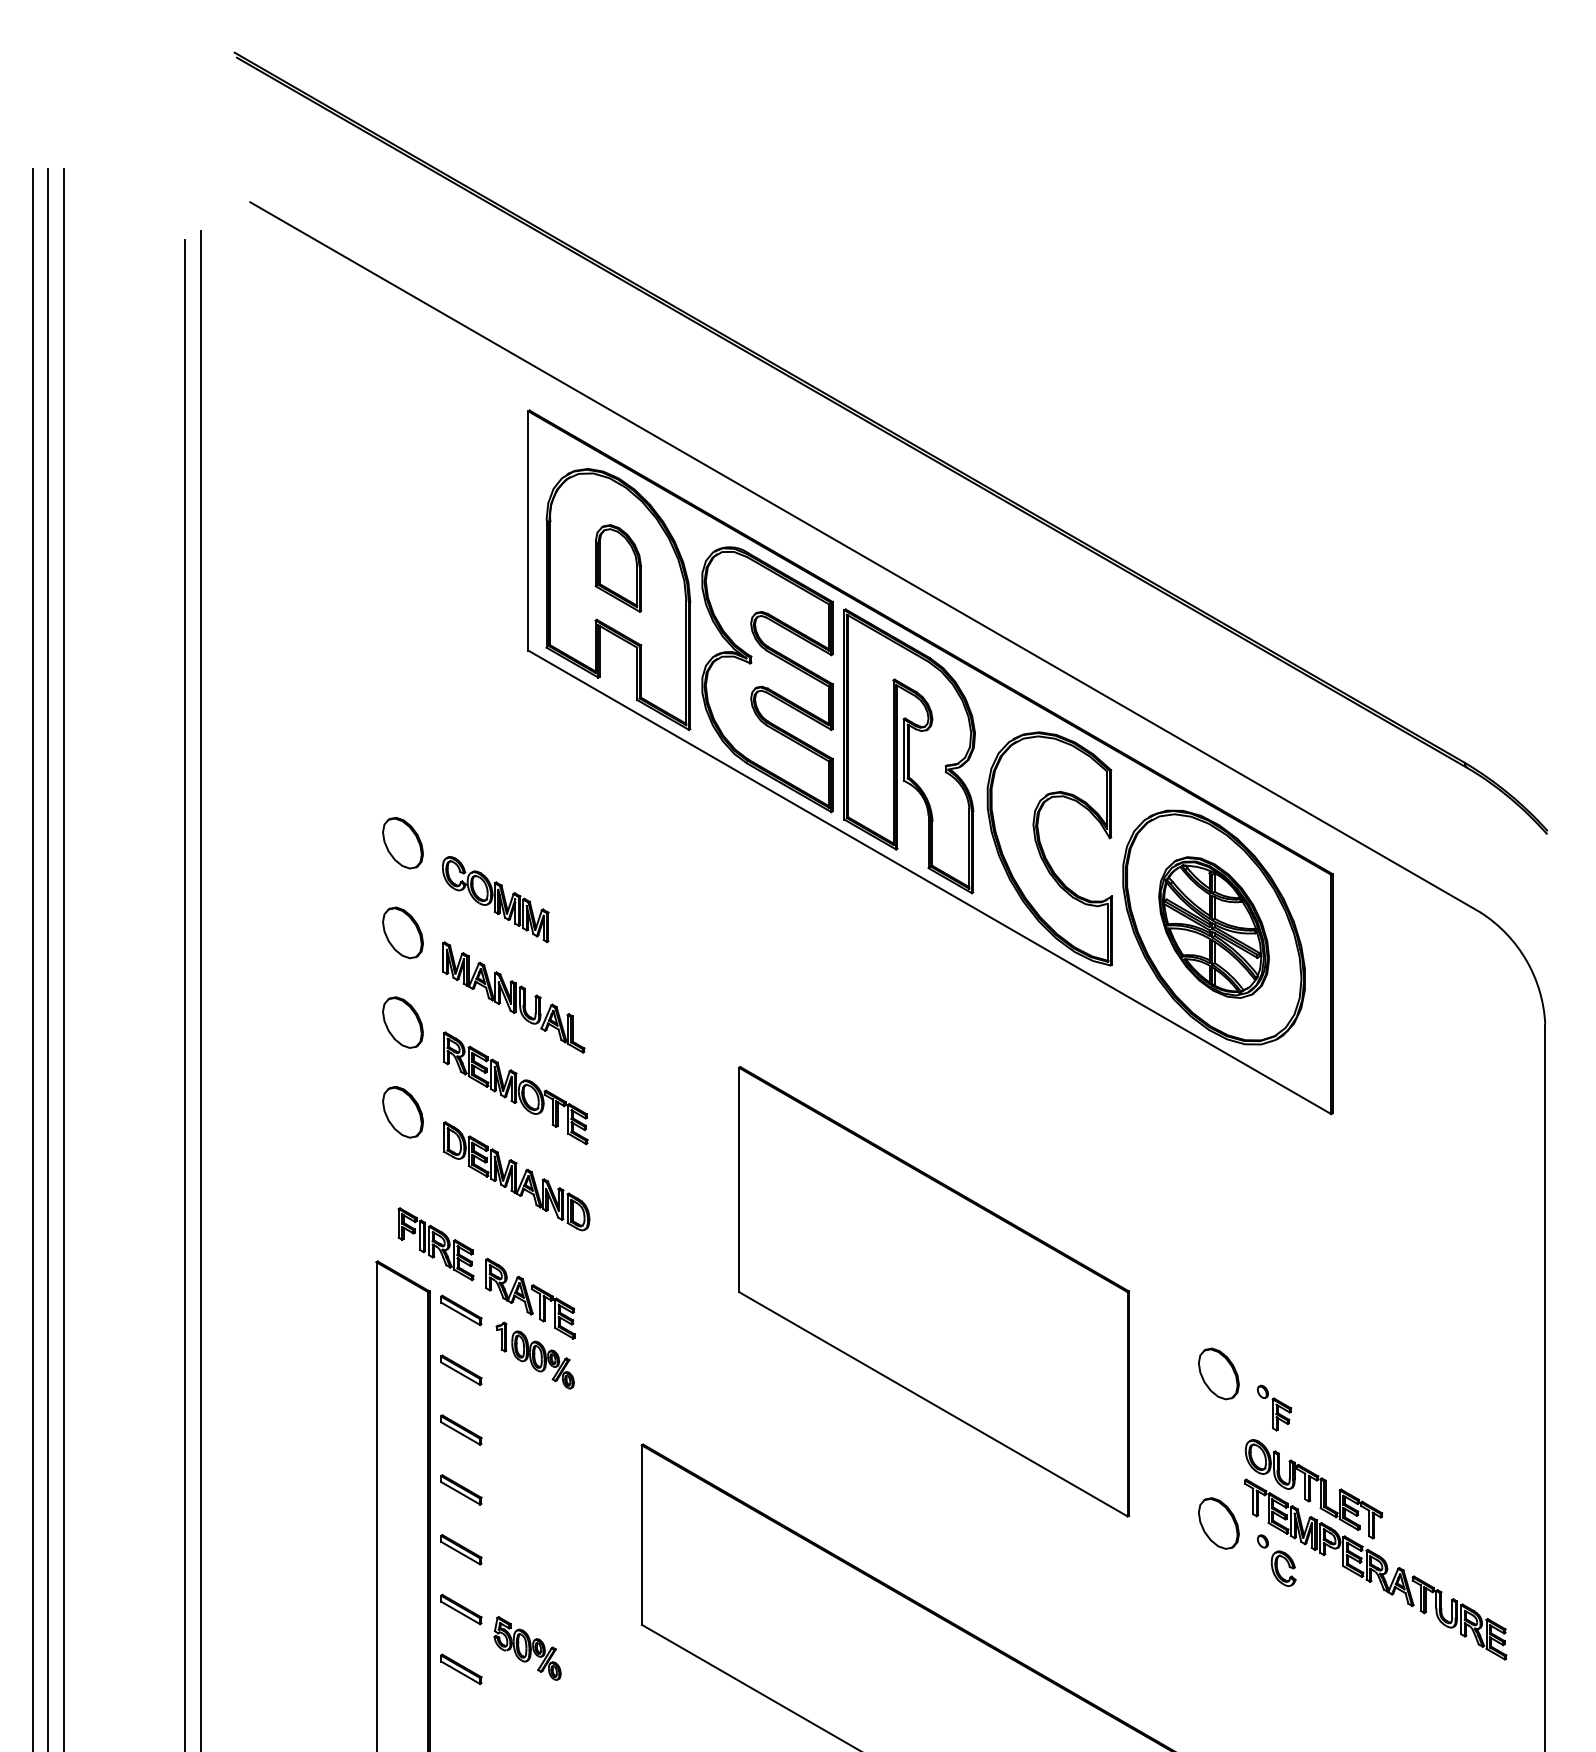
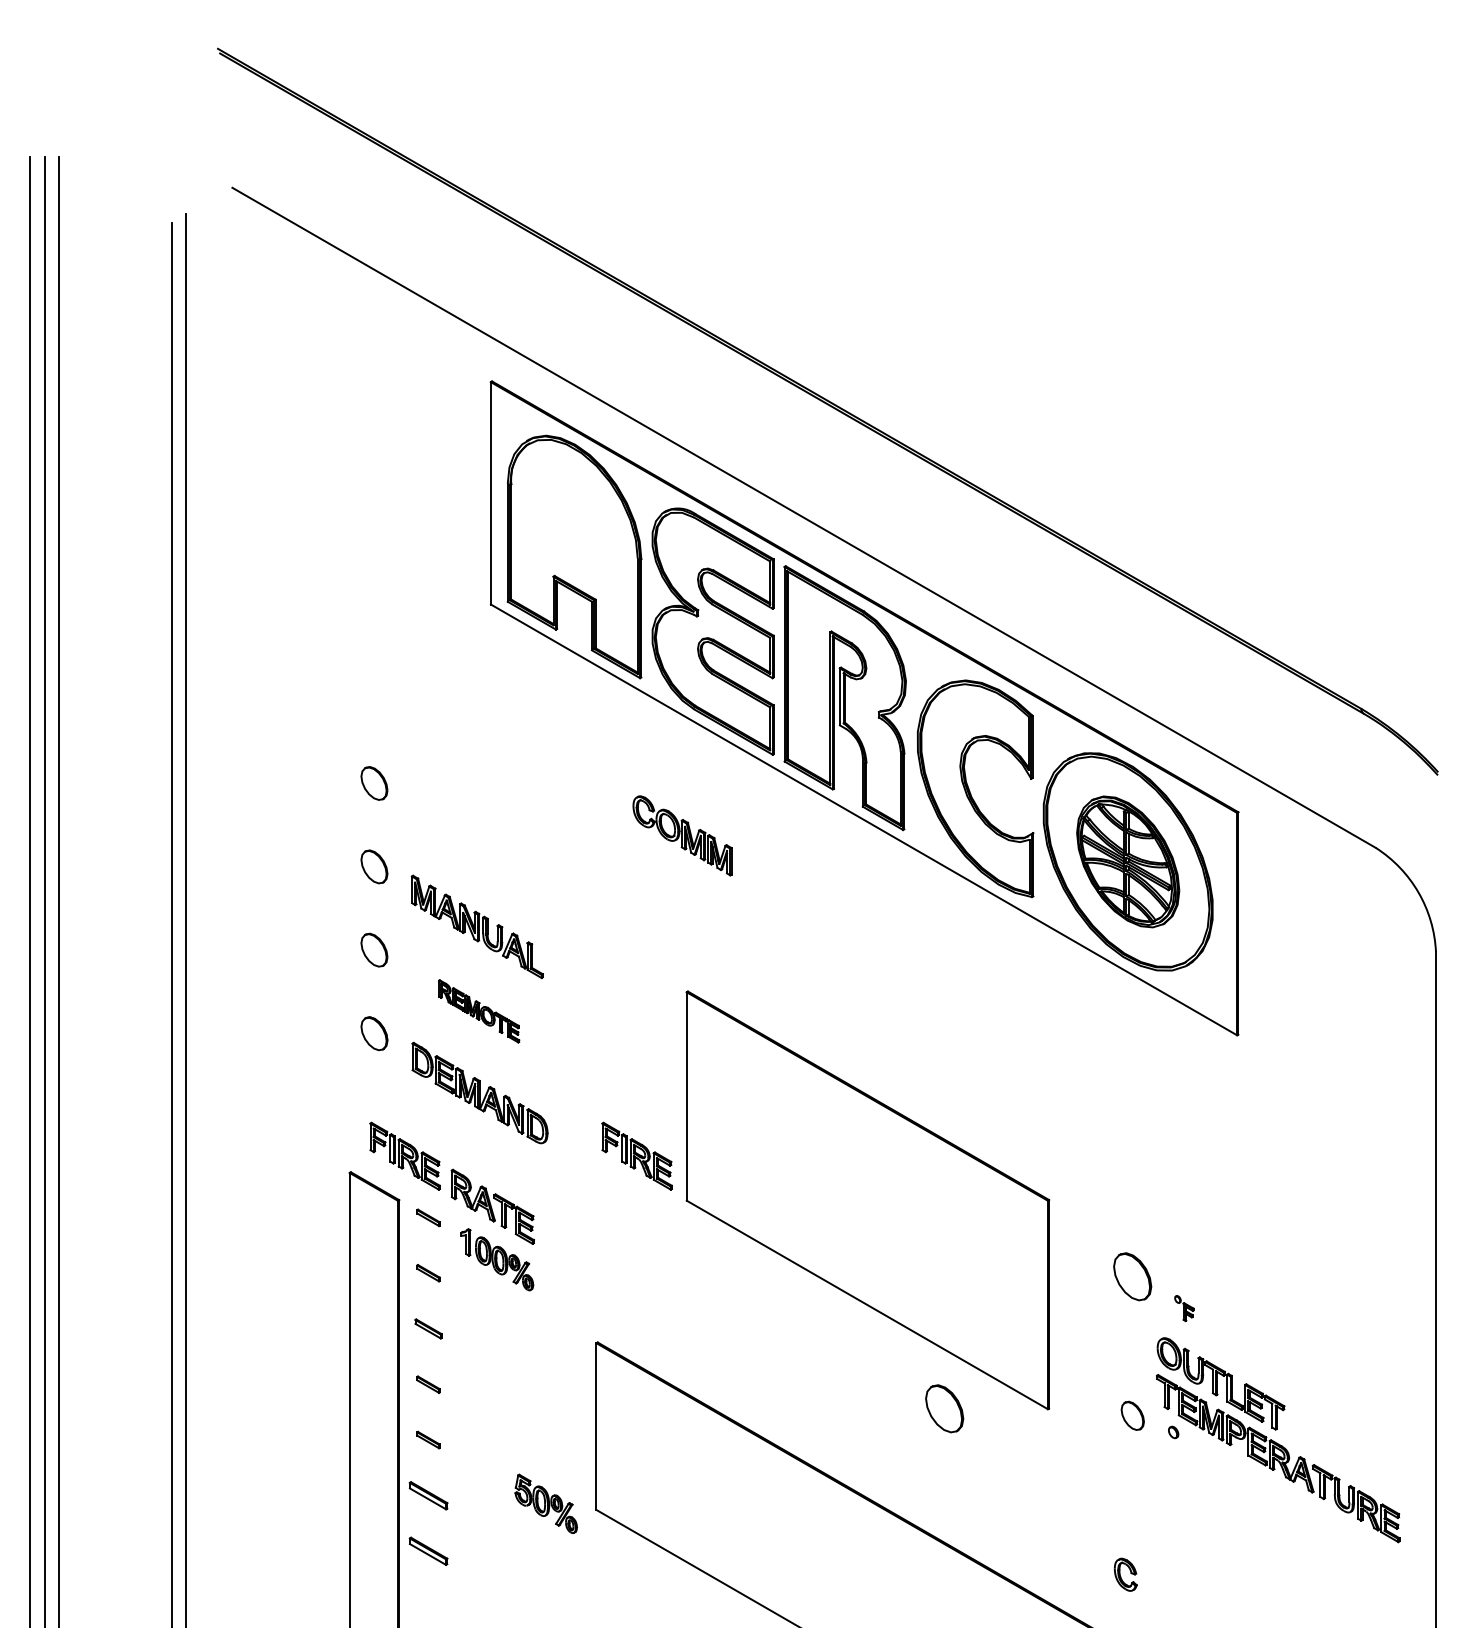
part: (618, 568) -> (574, 528), removed
part: (403, 843) -> (374, 783), size x0.7
part: (495, 899) -> (682, 835), moved
part: (403, 932) -> (374, 866), size x0.7
part: (403, 1021) -> (374, 949), size x0.7
part: (515, 1088) -> (478, 1011), size x0.6
part: (403, 1112) -> (374, 1033), size x0.7
part: (685, 1243) -> (636, 1155), added
part: (461, 1310) -> (428, 1217), size x0.6
part: (461, 1369) -> (428, 1272), size x0.6
part: (1274, 1408) -> (1184, 1308), size x0.6
part: (461, 1429) -> (428, 1328), size x0.7
part: (461, 1489) -> (428, 1384), size x0.6
part: (1016, 1515) -> (944, 1408), added
part: (1218, 1523) -> (1132, 1415), size x0.6
part: (461, 1549) -> (428, 1439), size x0.6
part: (1283, 1568) -> (1125, 1574), moved
part: (526, 1648) -> (545, 1503), moved

